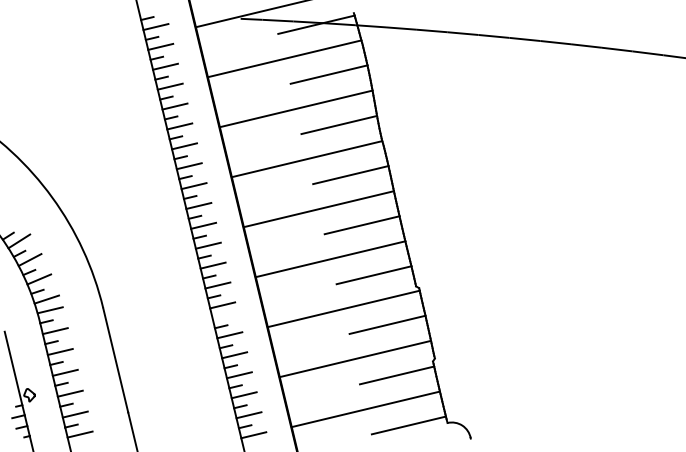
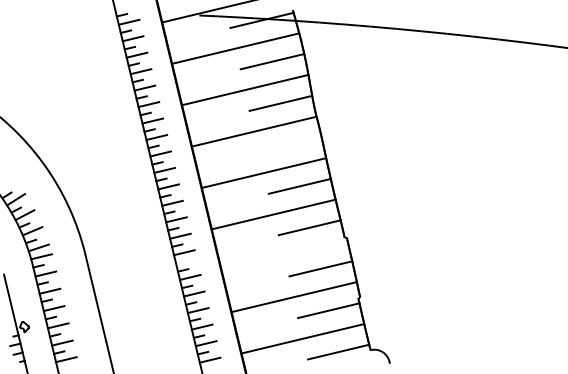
line: (350, 174) -> (290, 144), removed
line: (343, 308) -> (284, 255), removed

